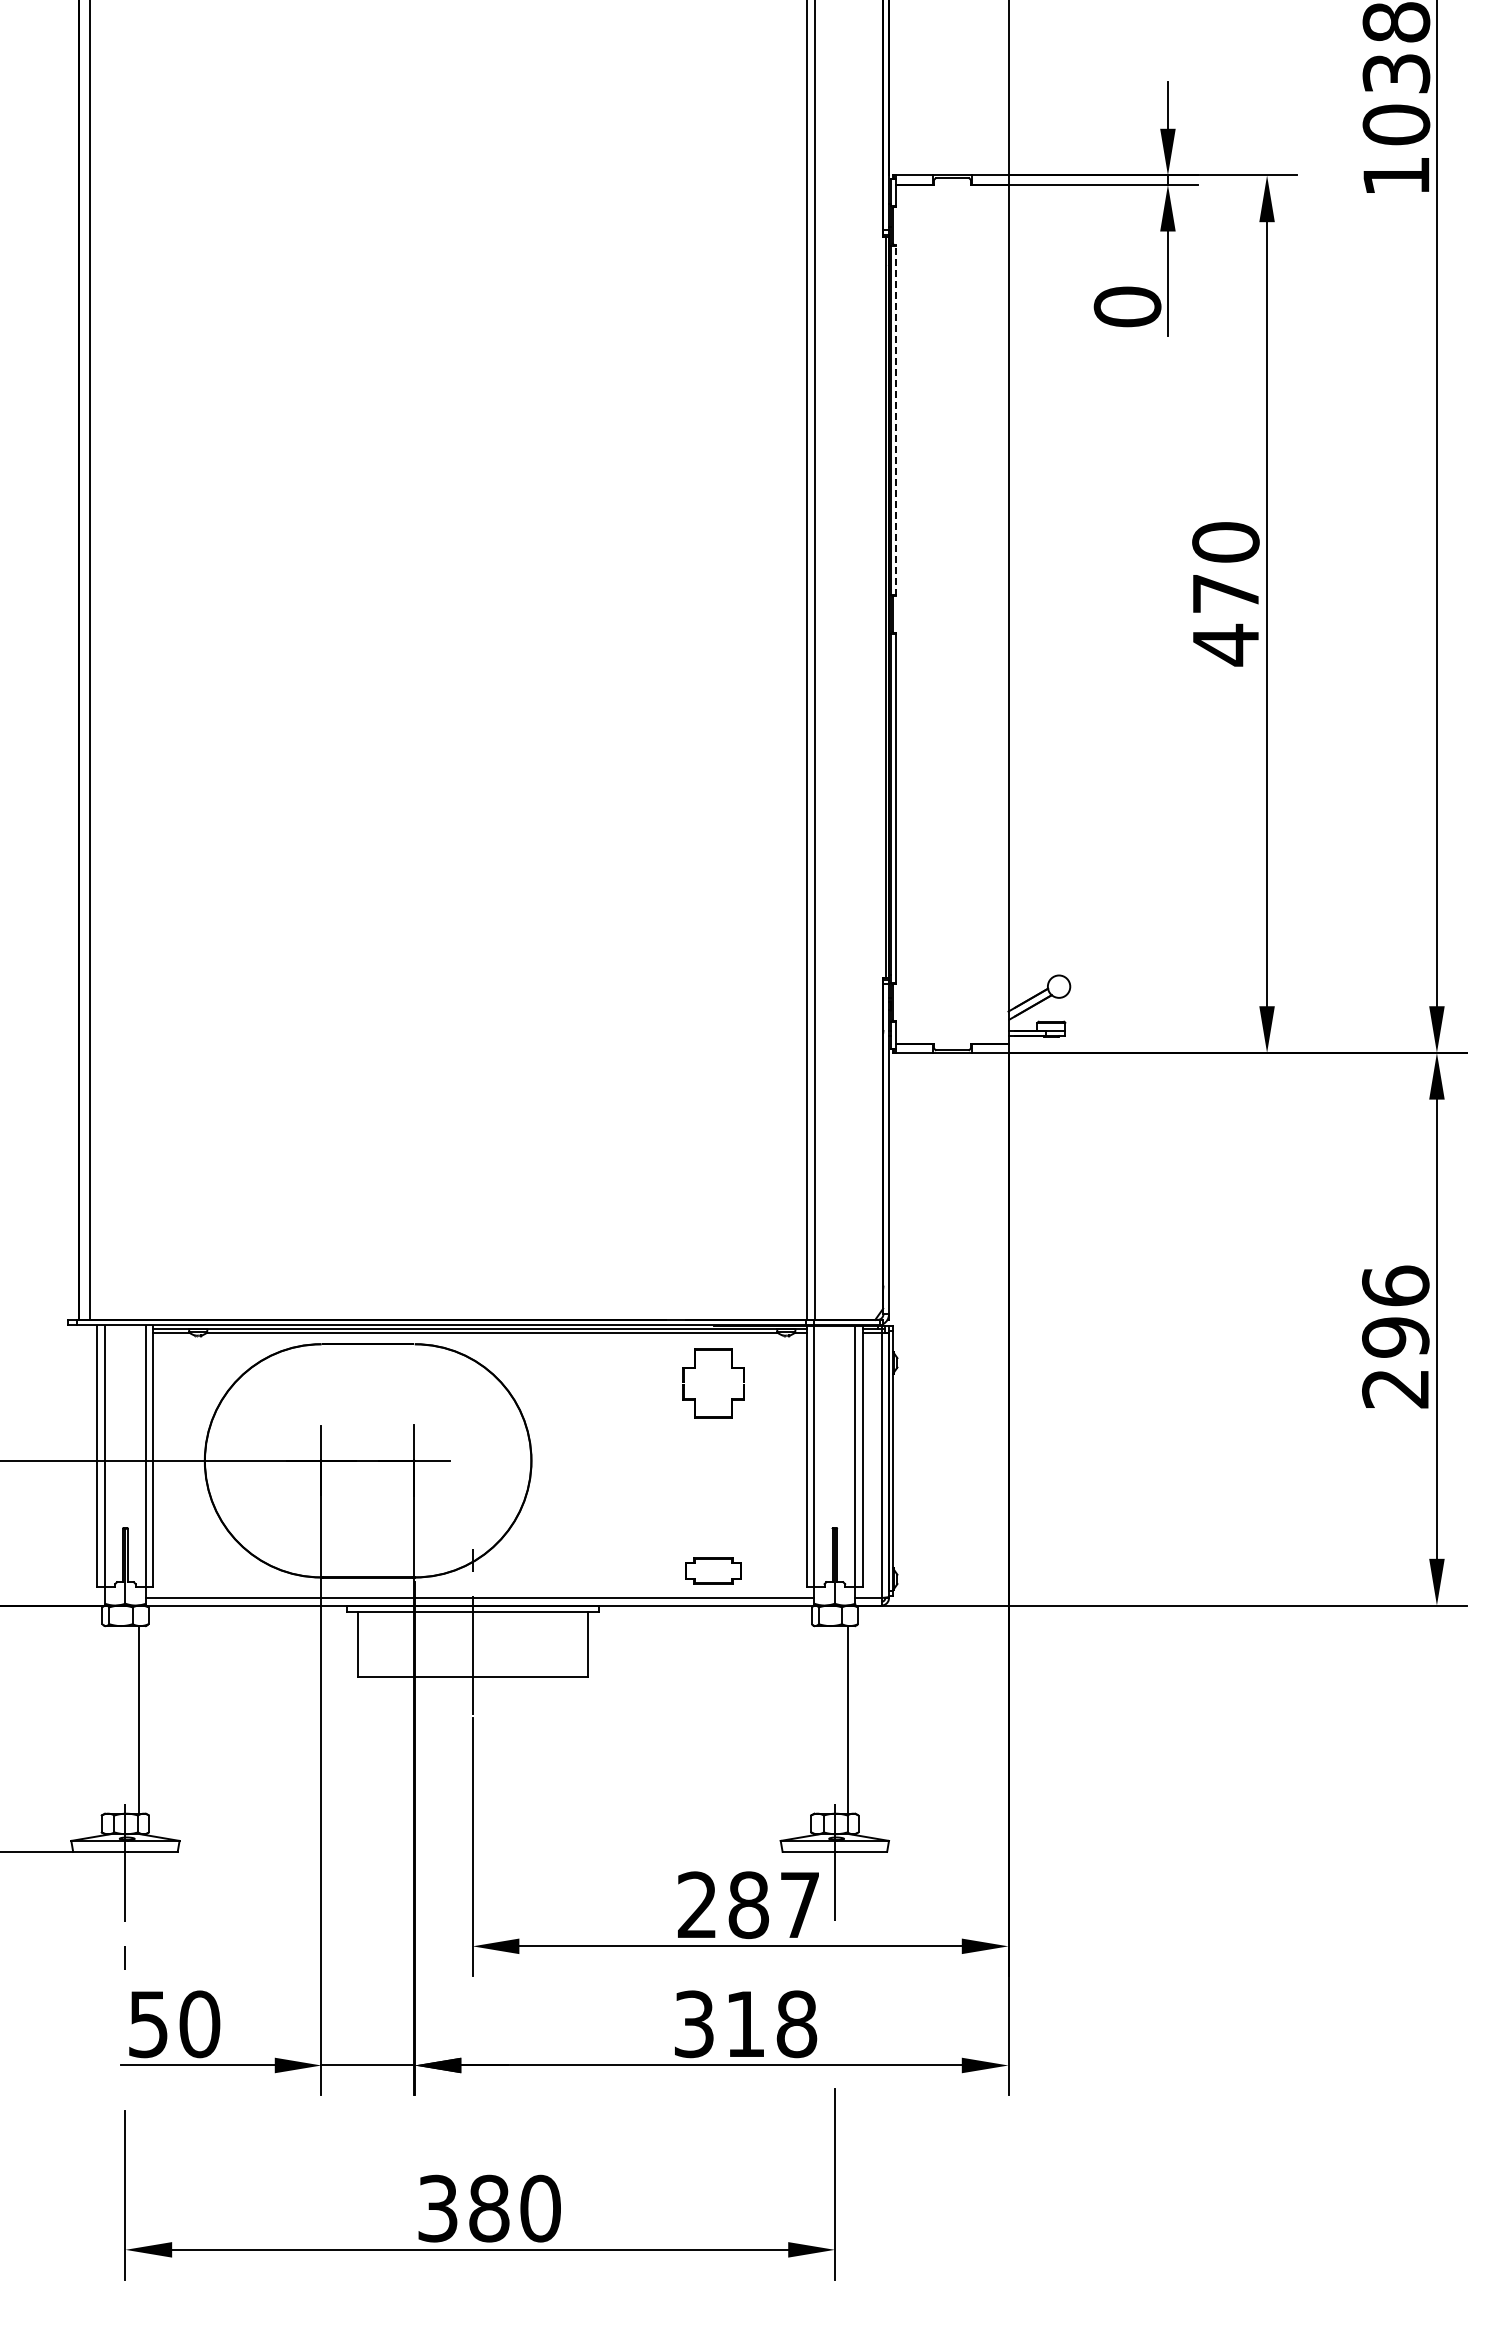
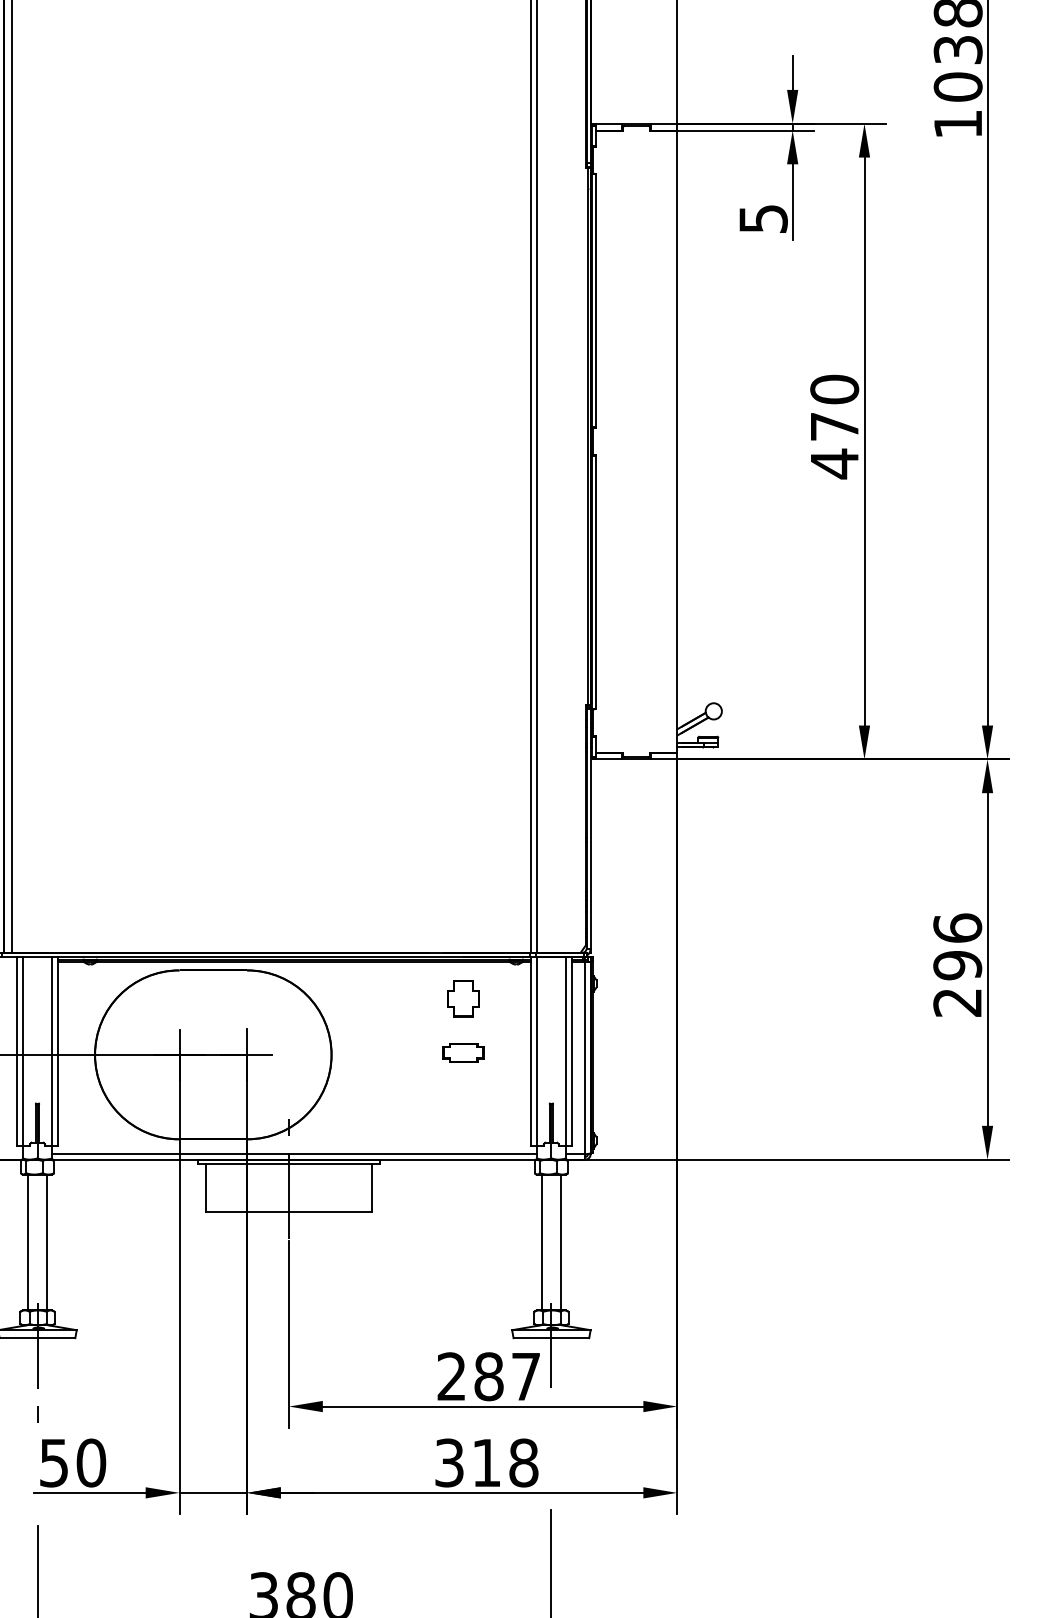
text: (1127, 306) -> (763, 218), 0 -> 5
line: (896, 419) -> (596, 300), dashed -> solid
part: (713, 1383) -> (463, 998), size x0.71
part: (713, 1570) -> (463, 1052), moved
line: (112, 1719) -> (28, 1242), added
line: (821, 1719) -> (541, 1242), added

